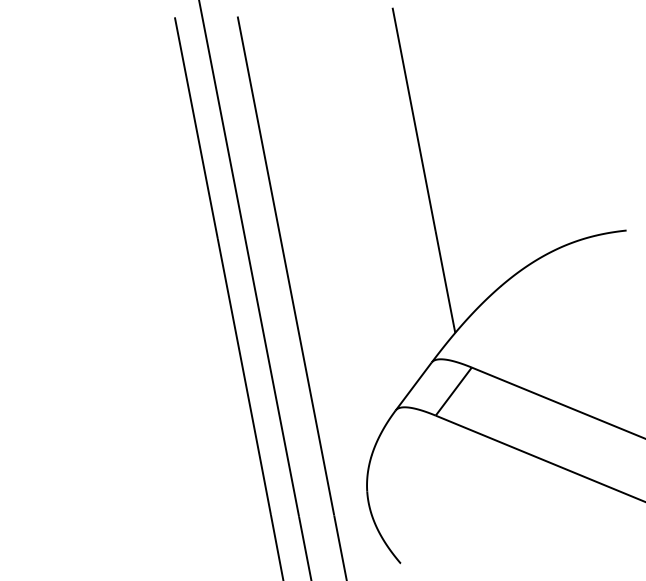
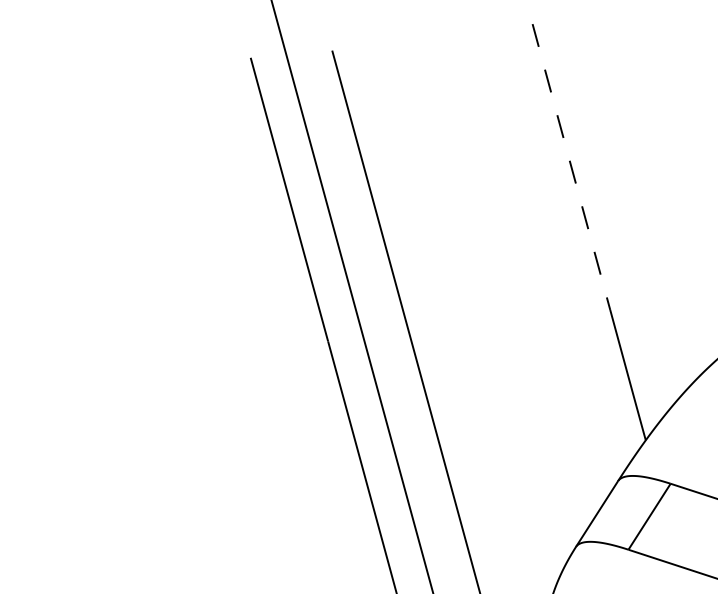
line: (414, 119) -> (571, 167), solid -> dashed

